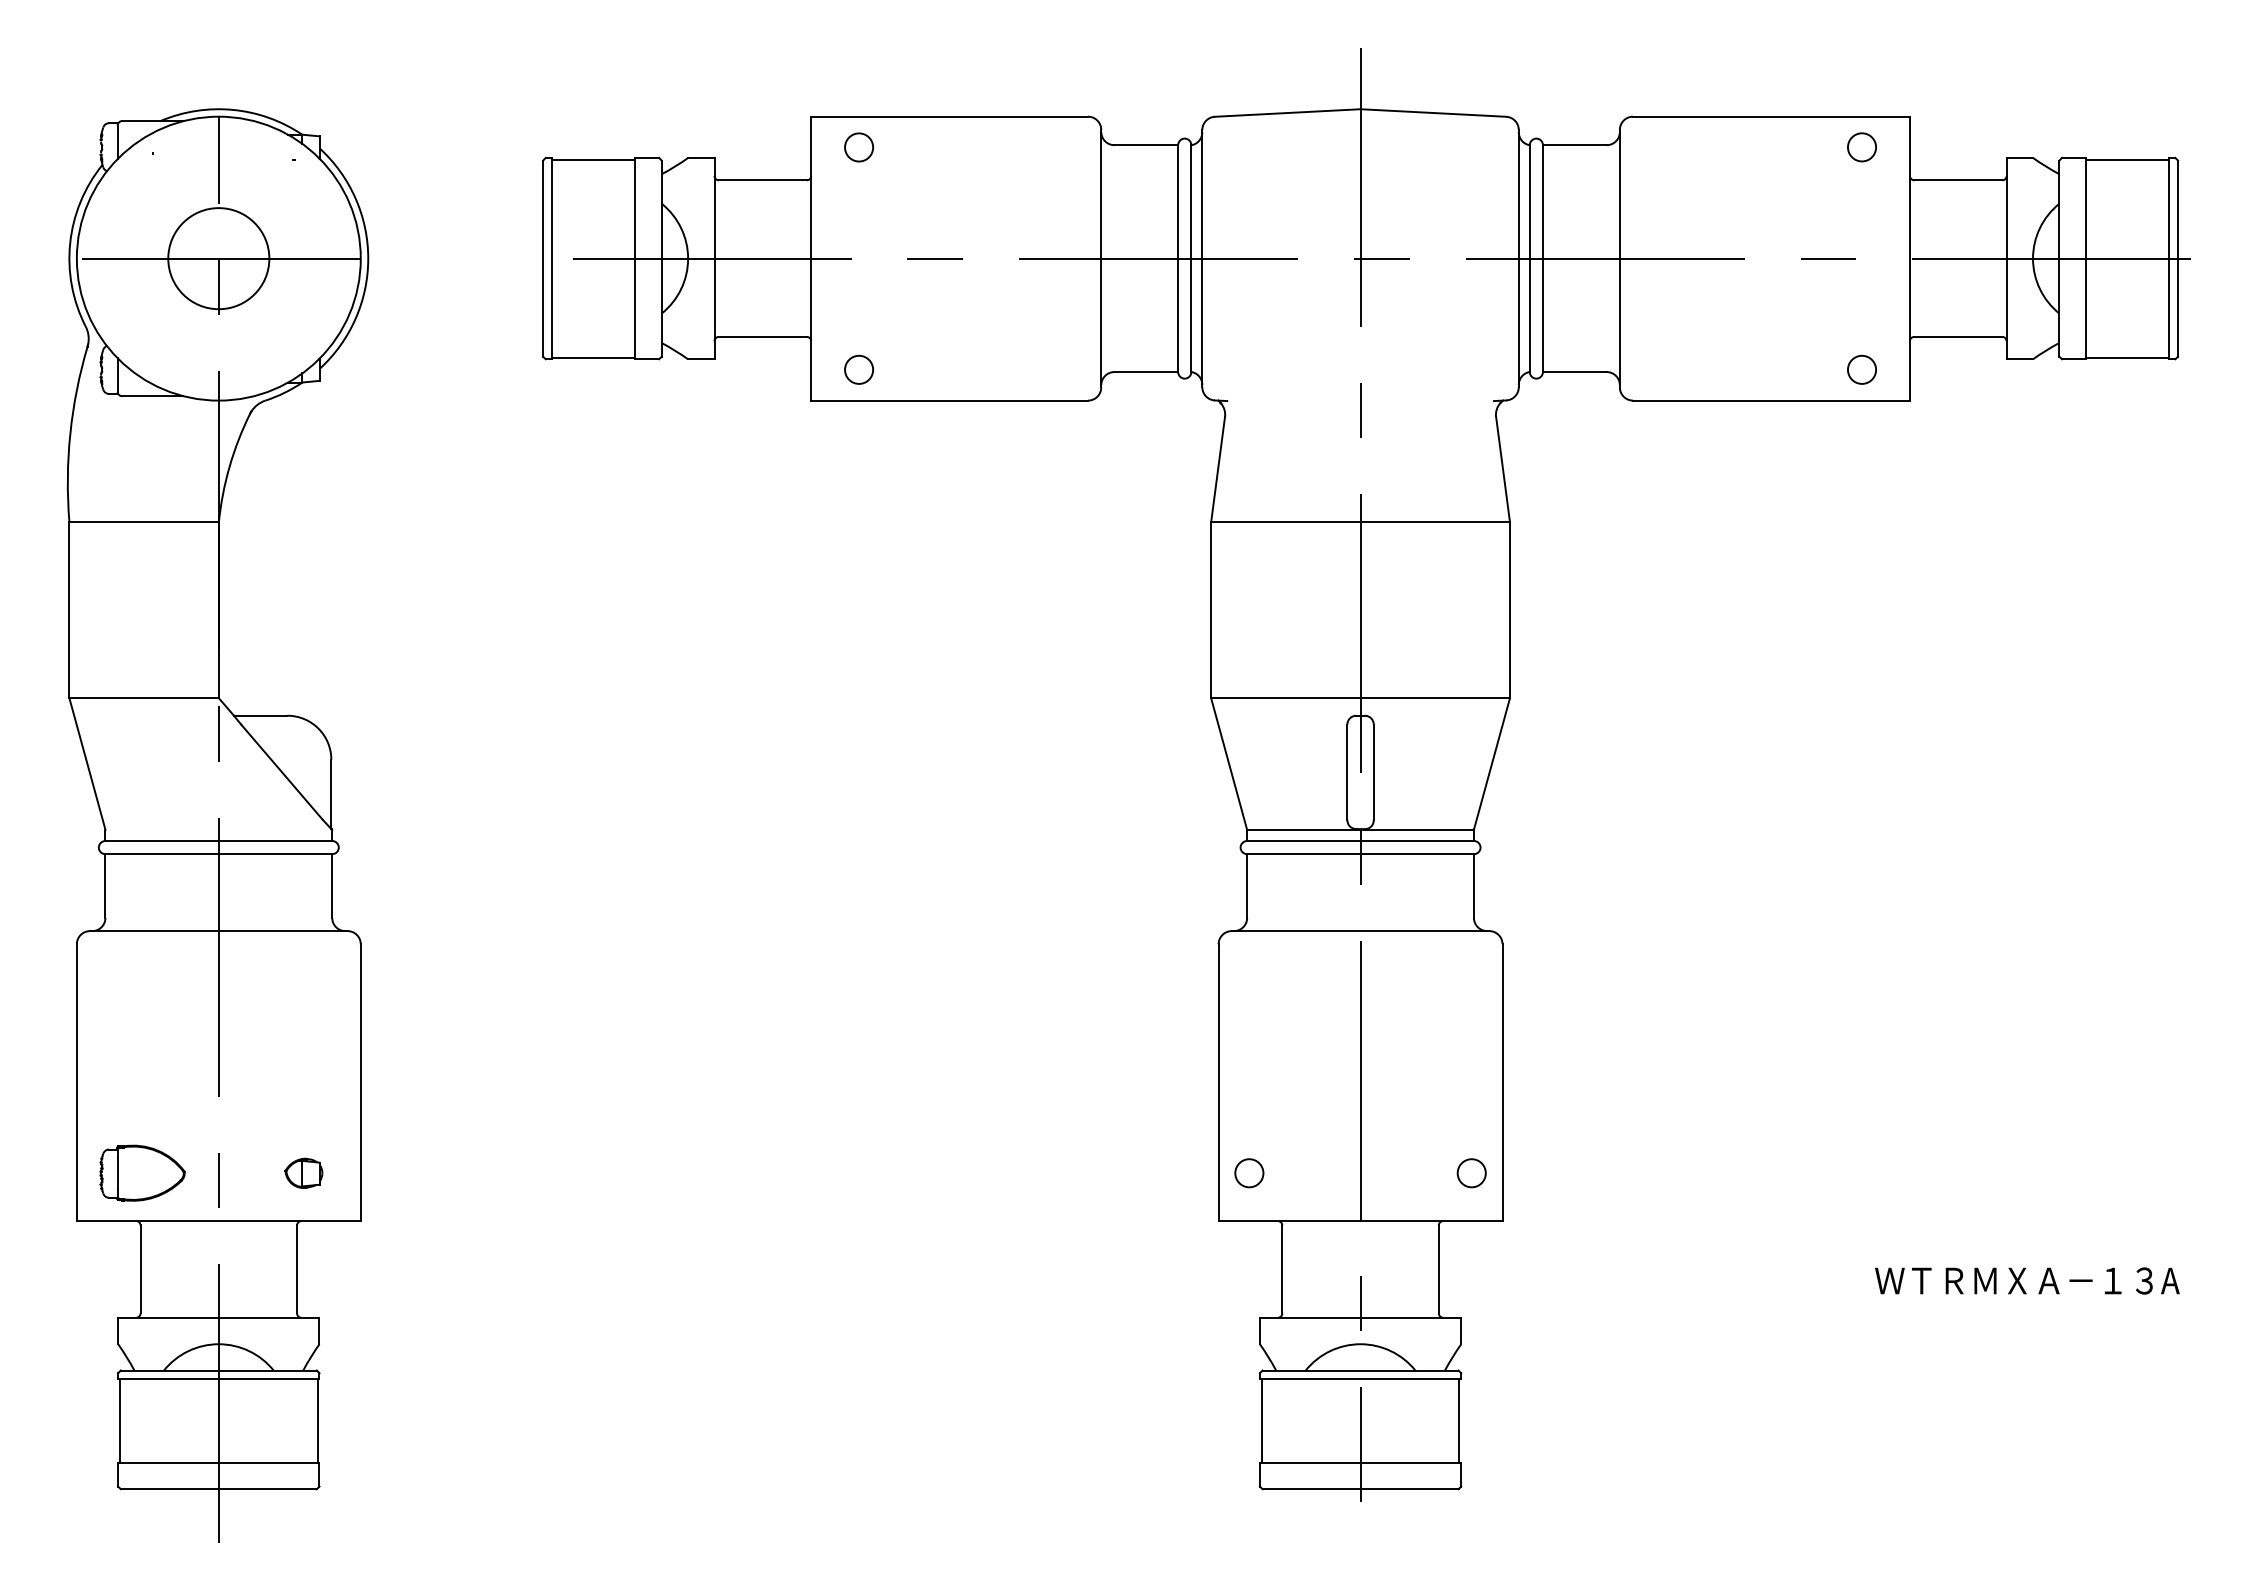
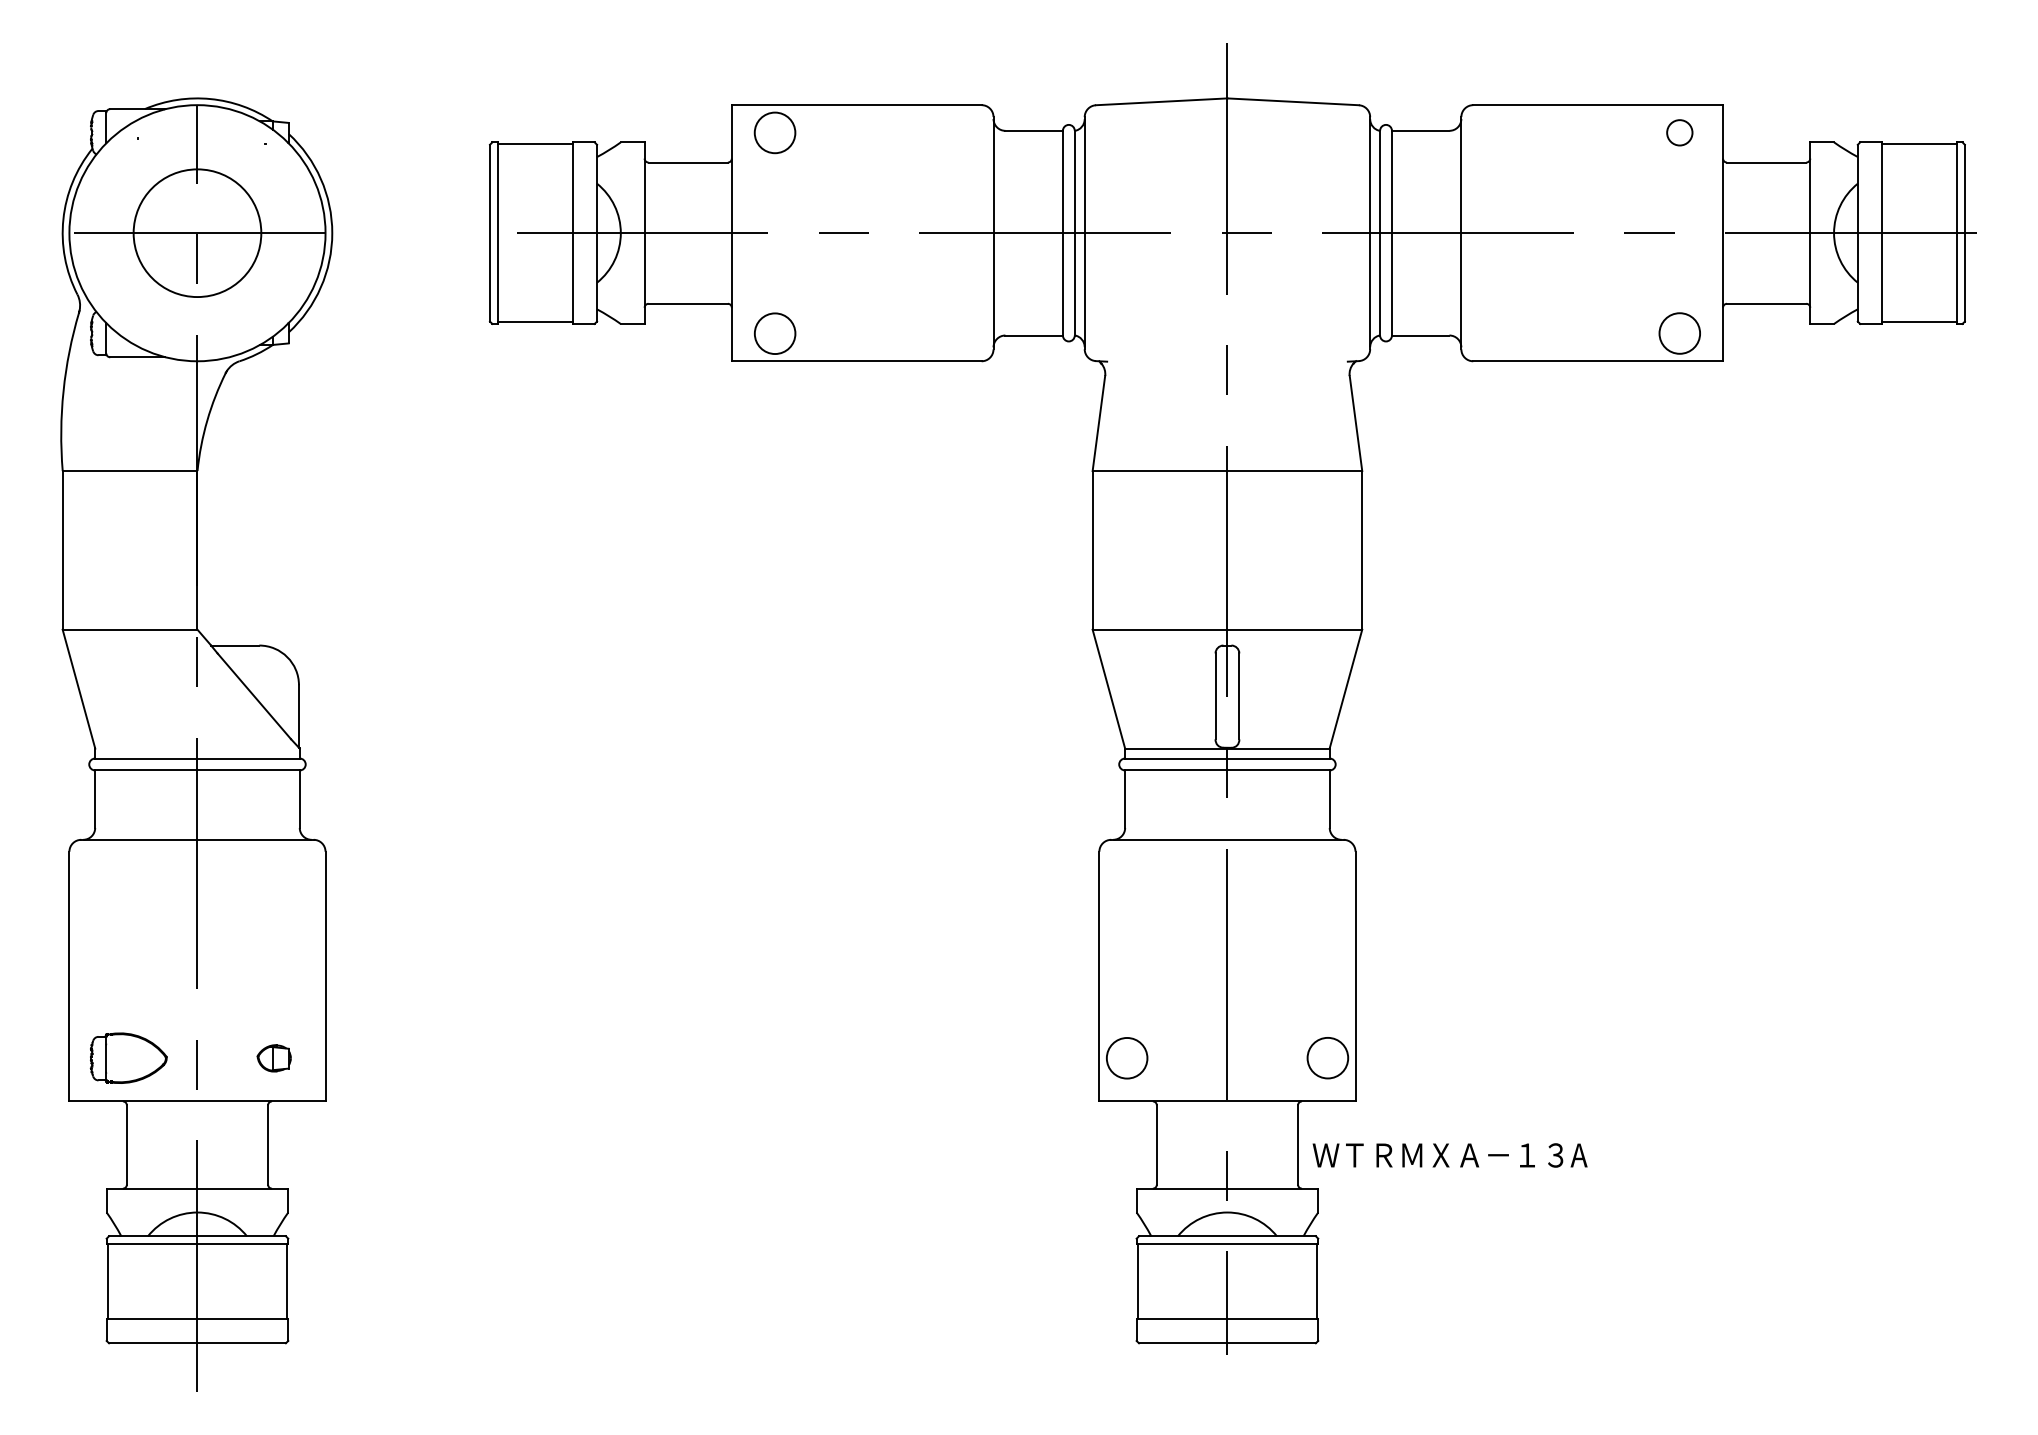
circle: (859, 147) -> (775, 132), size x1.6
circle: (218, 258) -> (197, 233), size x1.4
circle: (858, 369) -> (774, 333), size x1.6
circle: (1861, 369) -> (1679, 333), size x1.6
circle: (1249, 1173) -> (1127, 1058), size x1.6
circle: (1471, 1173) -> (1327, 1058), size x1.6
text: (2027, 1280) -> (1450, 1155), moved

